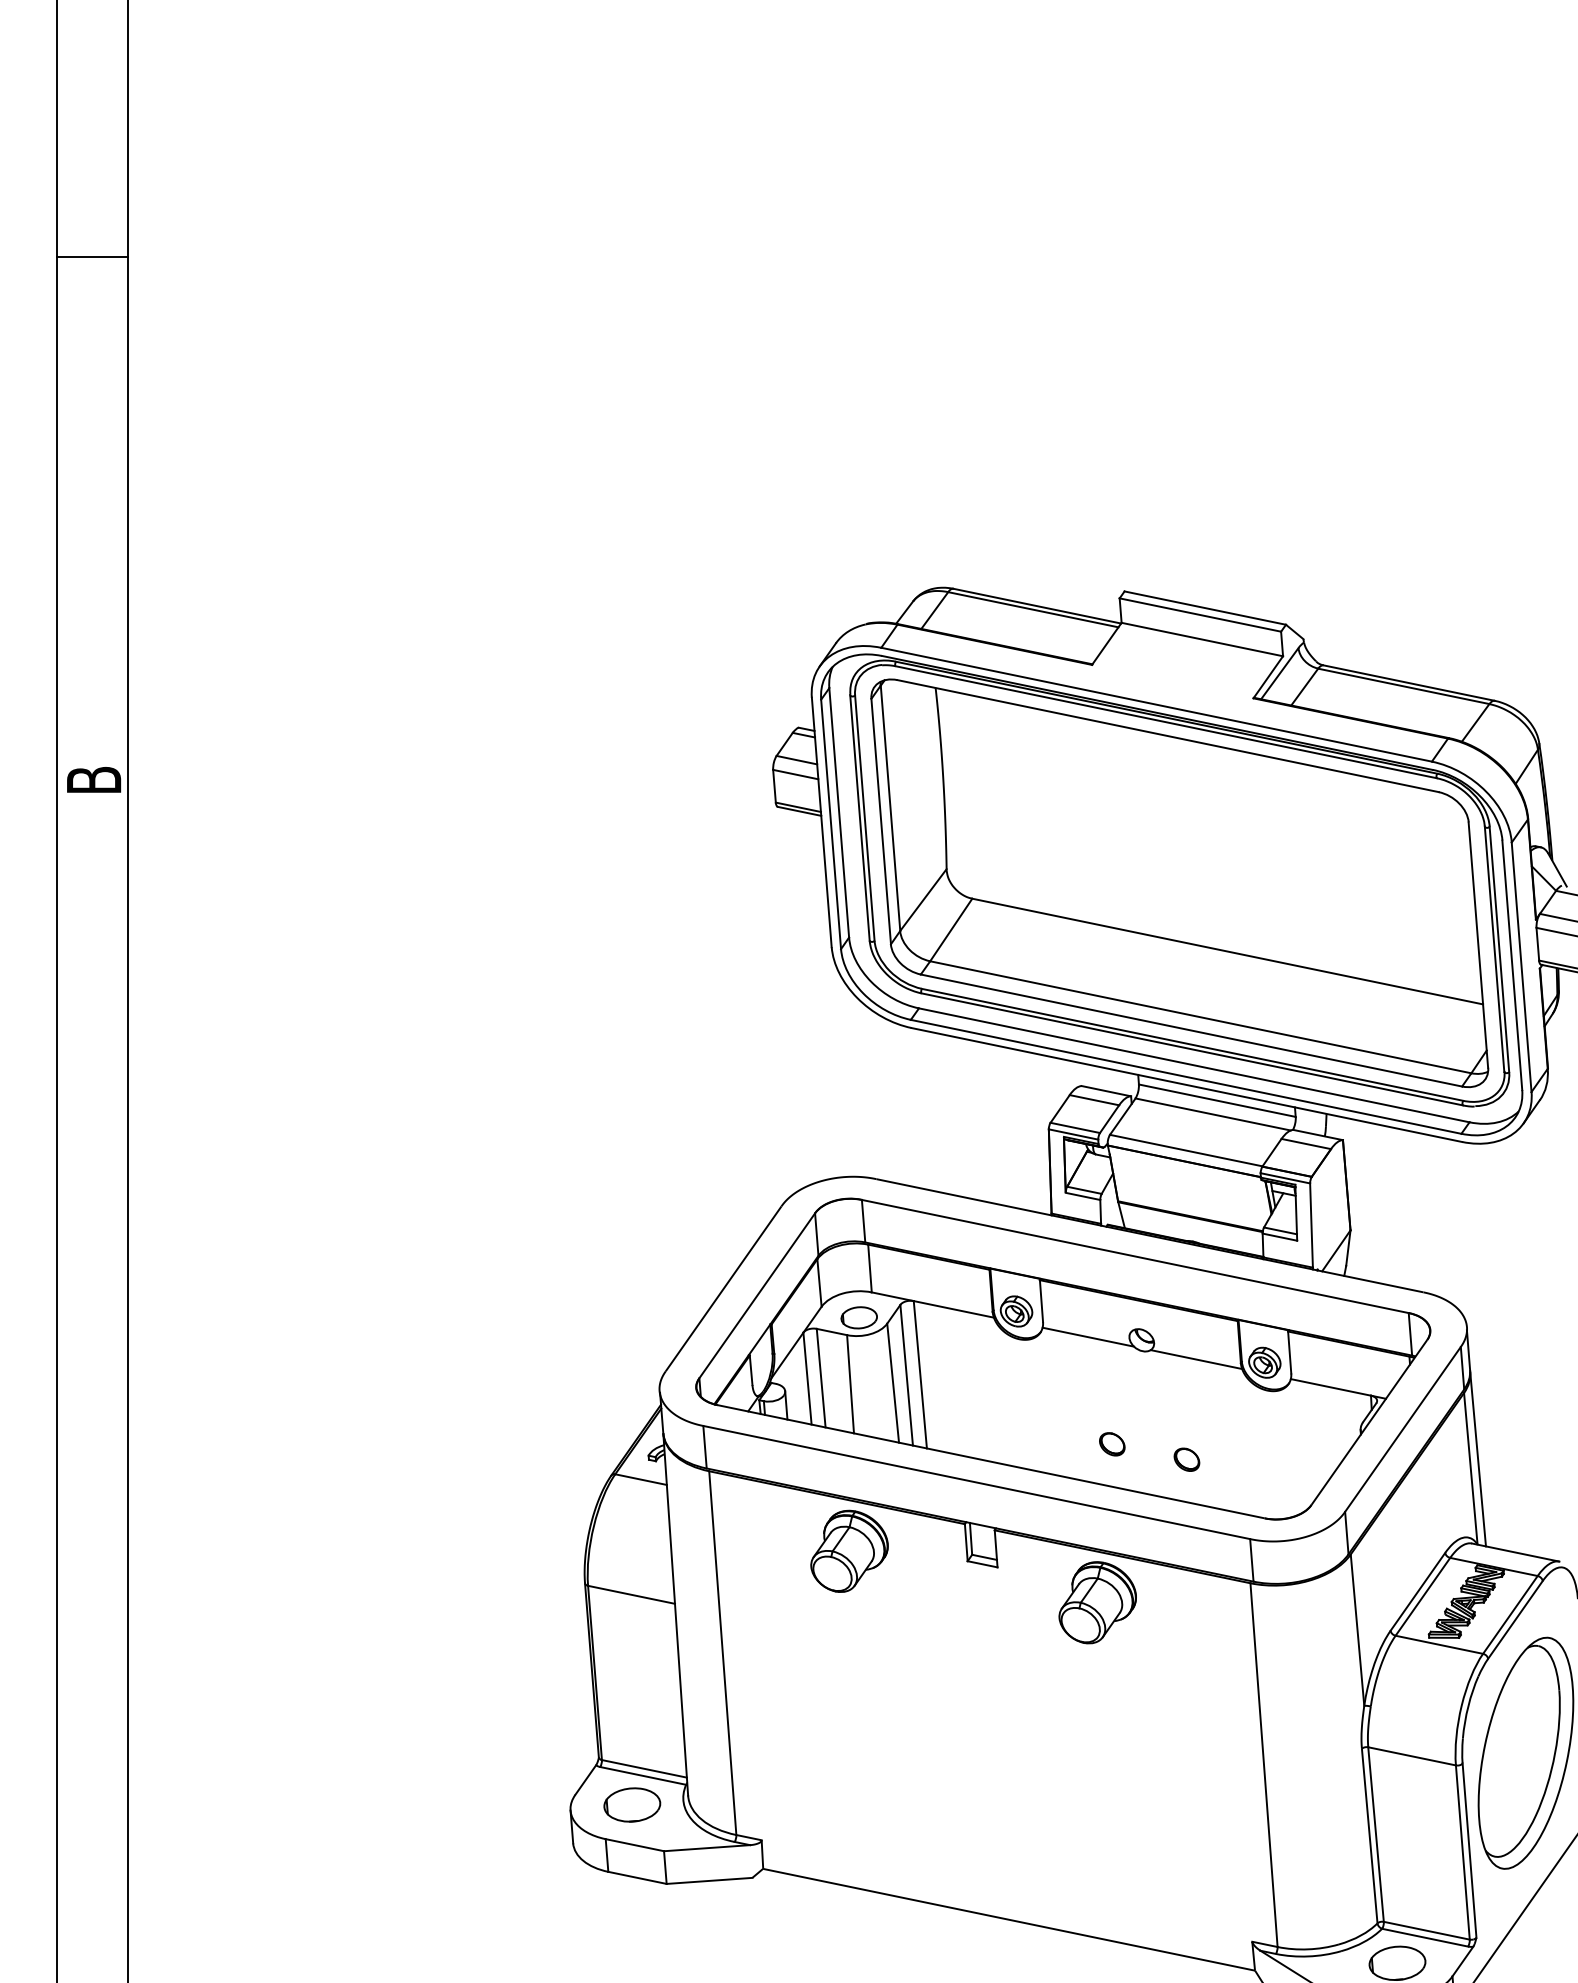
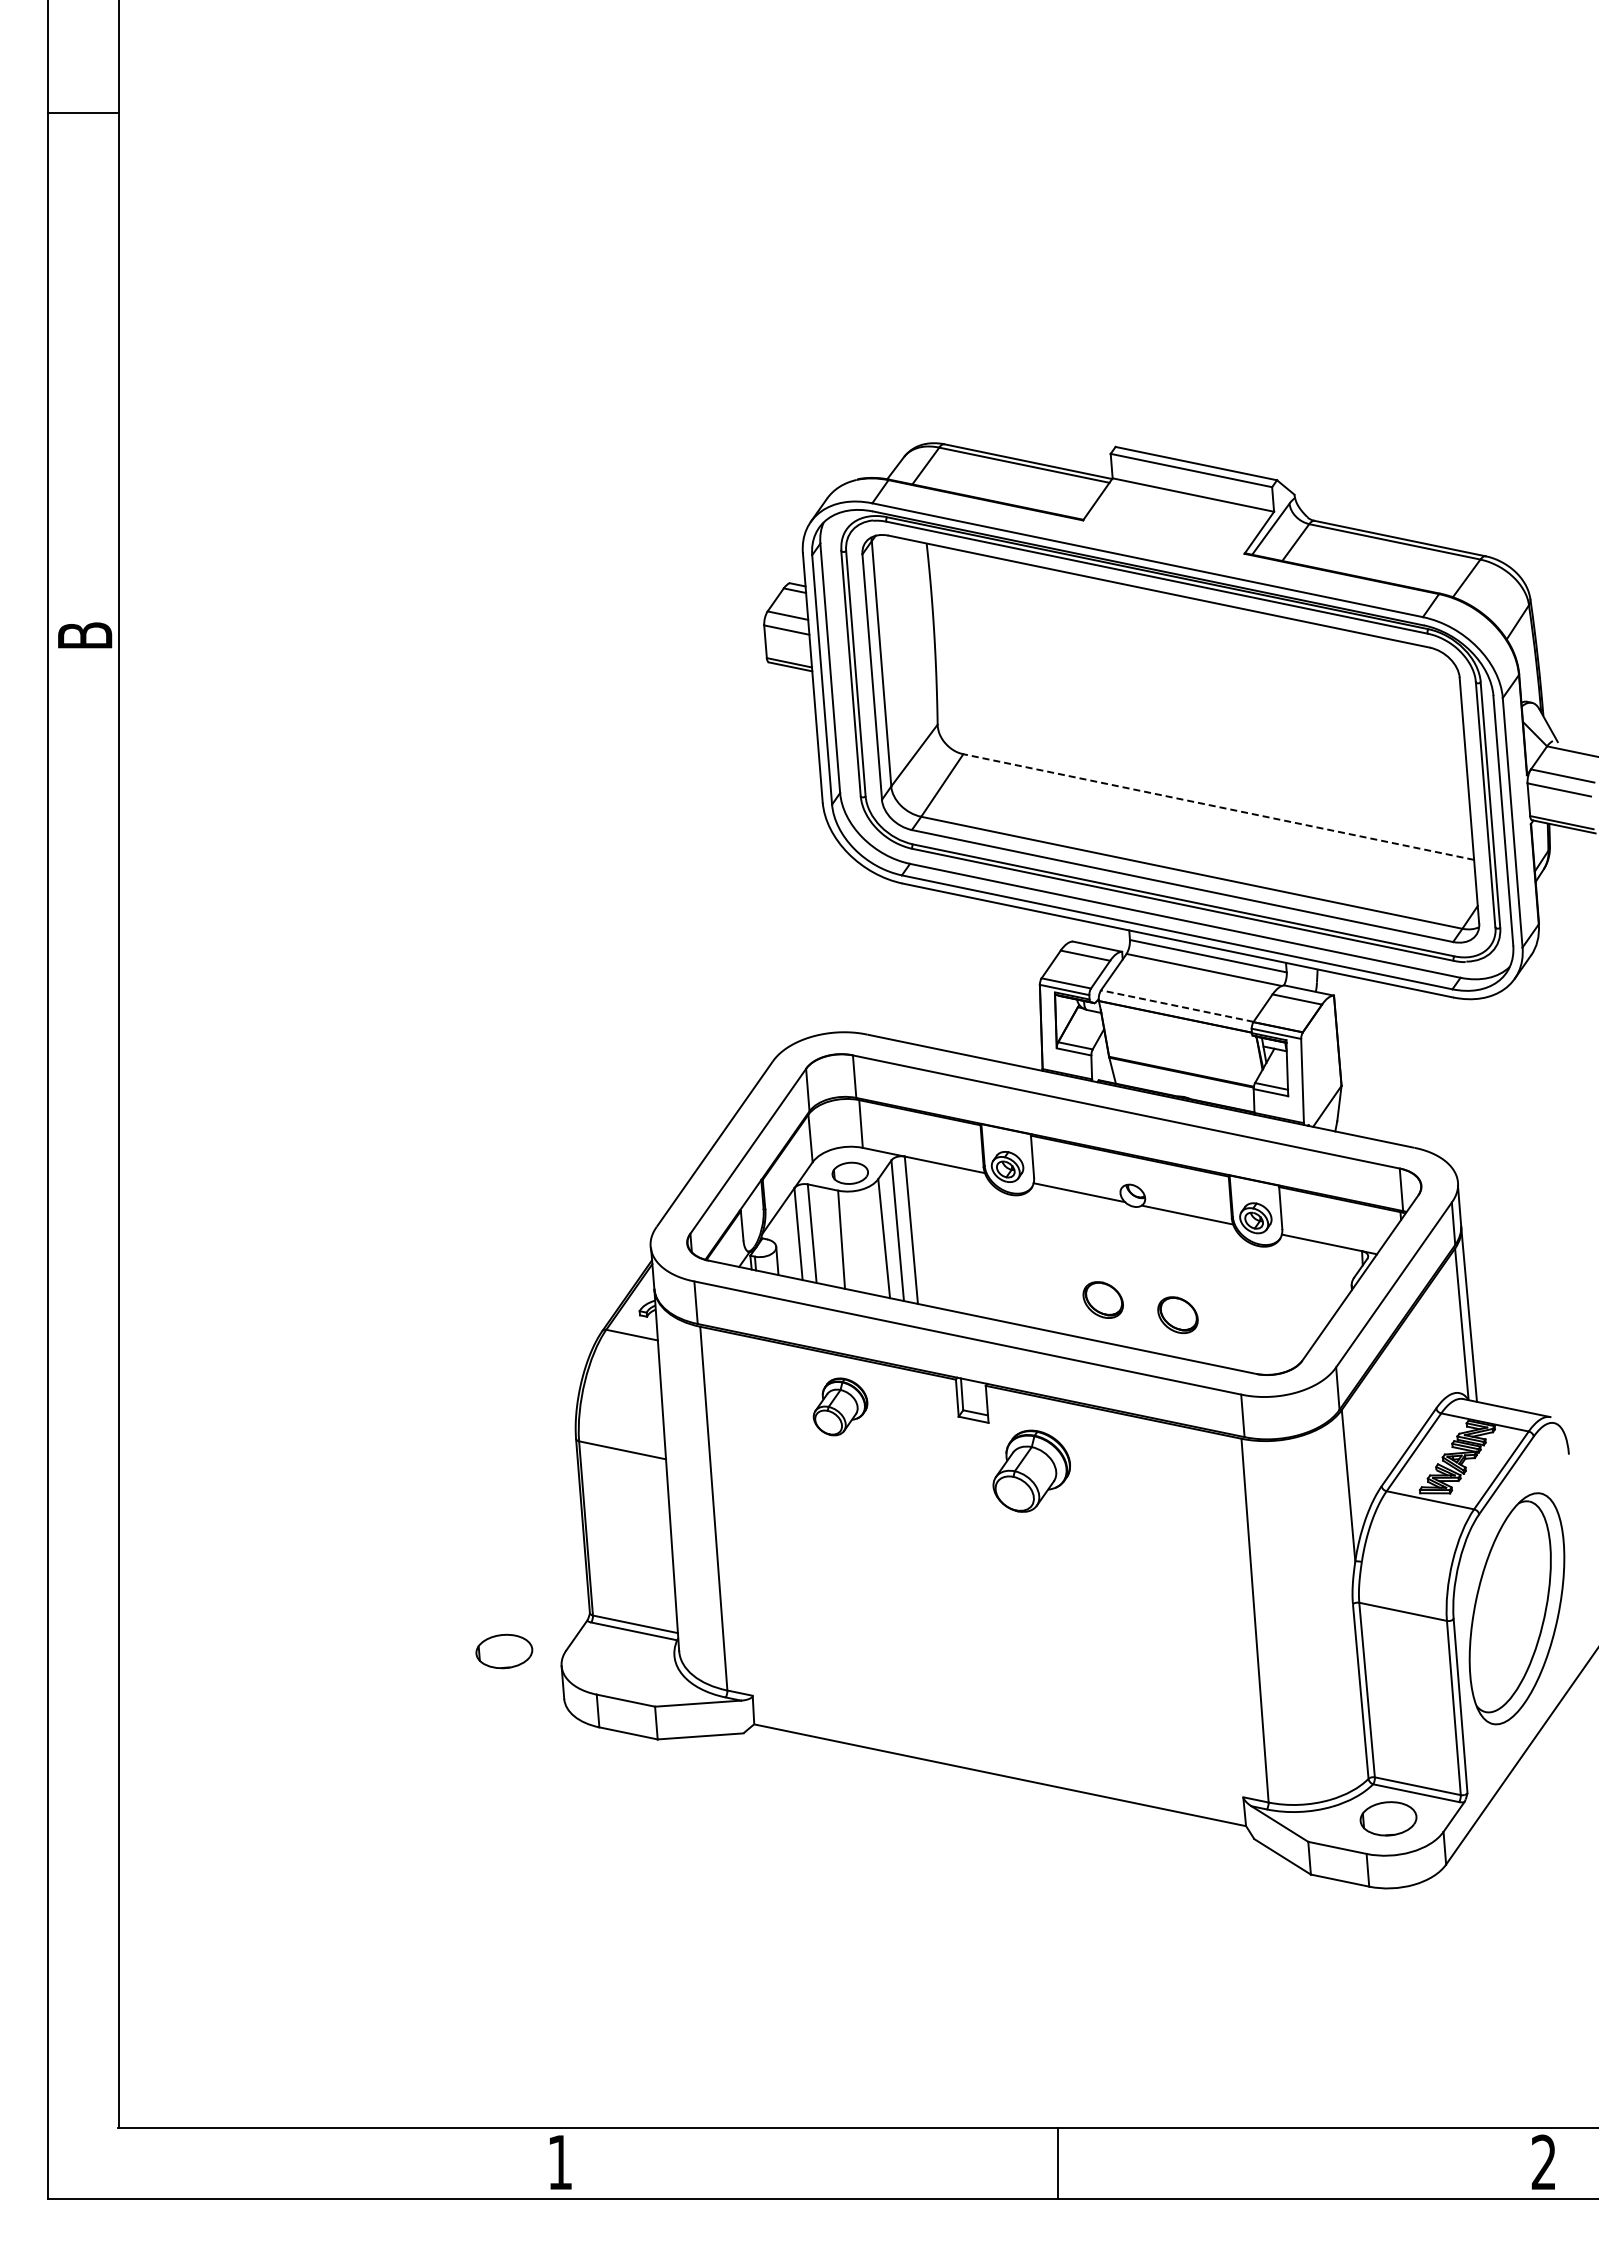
line: (1227, 952) -> (1218, 807), solid -> dashed
line: (1186, 1151) -> (1177, 1006), solid -> dashed
part: (1112, 1444) -> (1103, 1299), size x1.6
part: (1186, 1460) -> (1177, 1315), size x1.6
part: (849, 1551) -> (840, 1406), size x0.7
part: (1097, 1602) -> (1031, 1470), moved
part: (632, 1805) -> (504, 1651), moved

